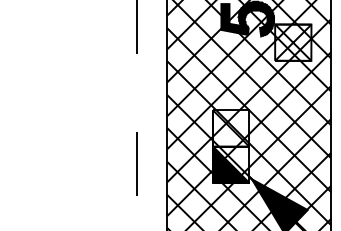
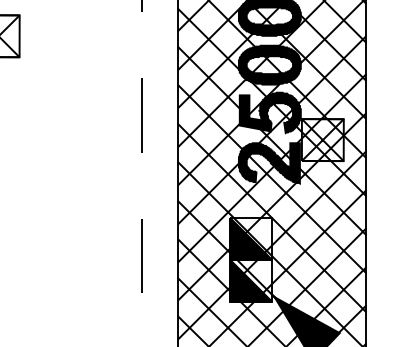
fill: (246, 62) -> (268, 163), added
fill: (231, 127) -> (251, 238), added
line: (136, 163) -> (141, 255), moved

